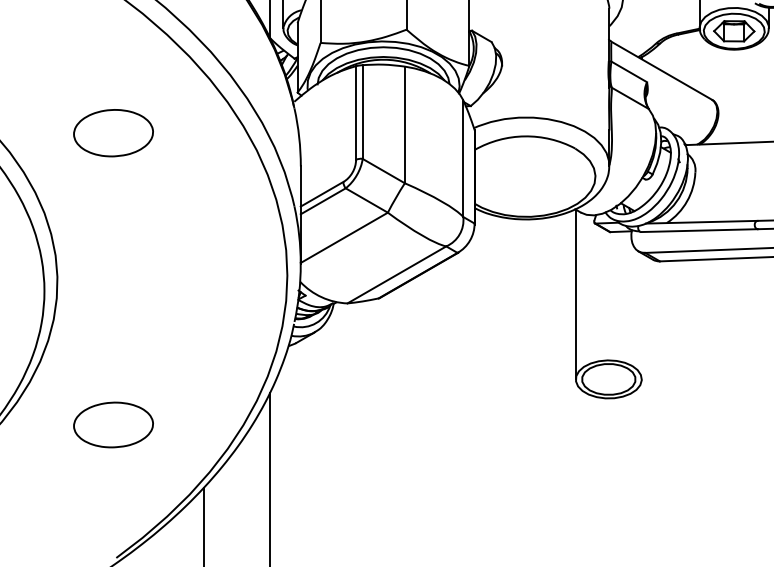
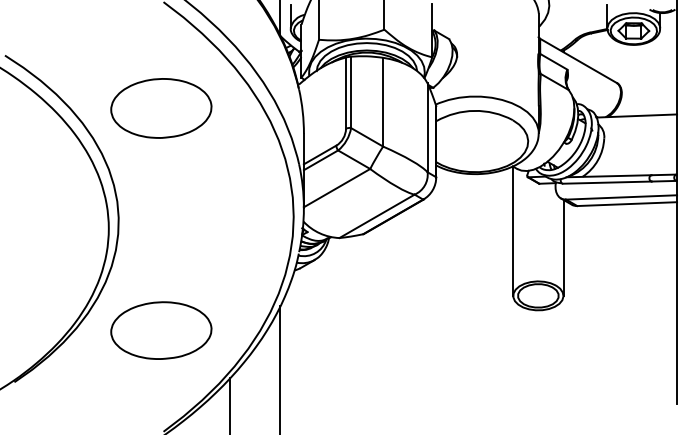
part: (113, 133) -> (161, 108), size x1.67
line: (641, 315) -> (563, 247), added
part: (113, 424) -> (161, 330), size x1.67

